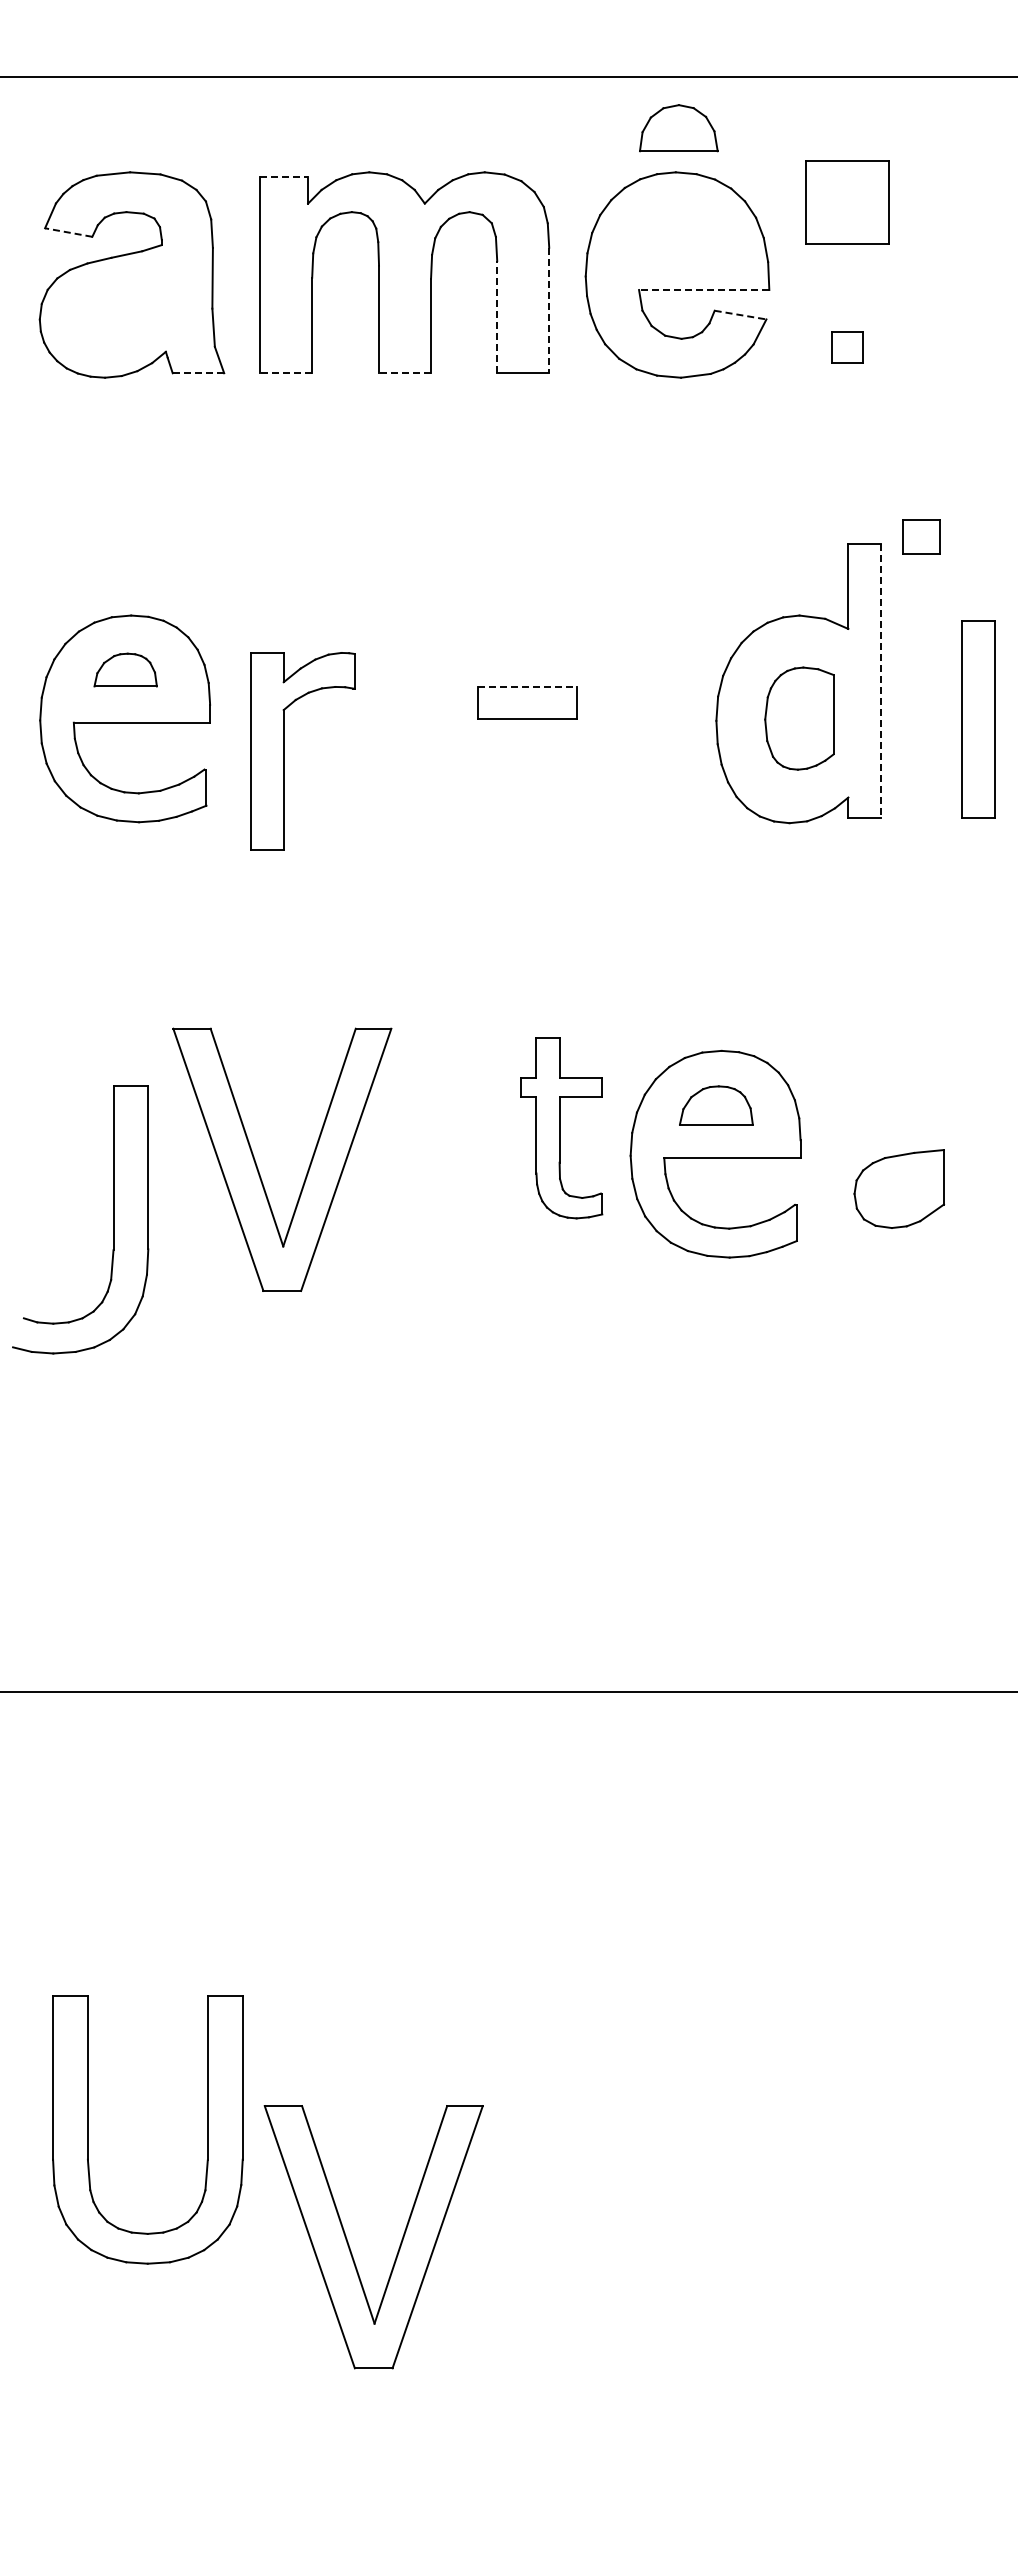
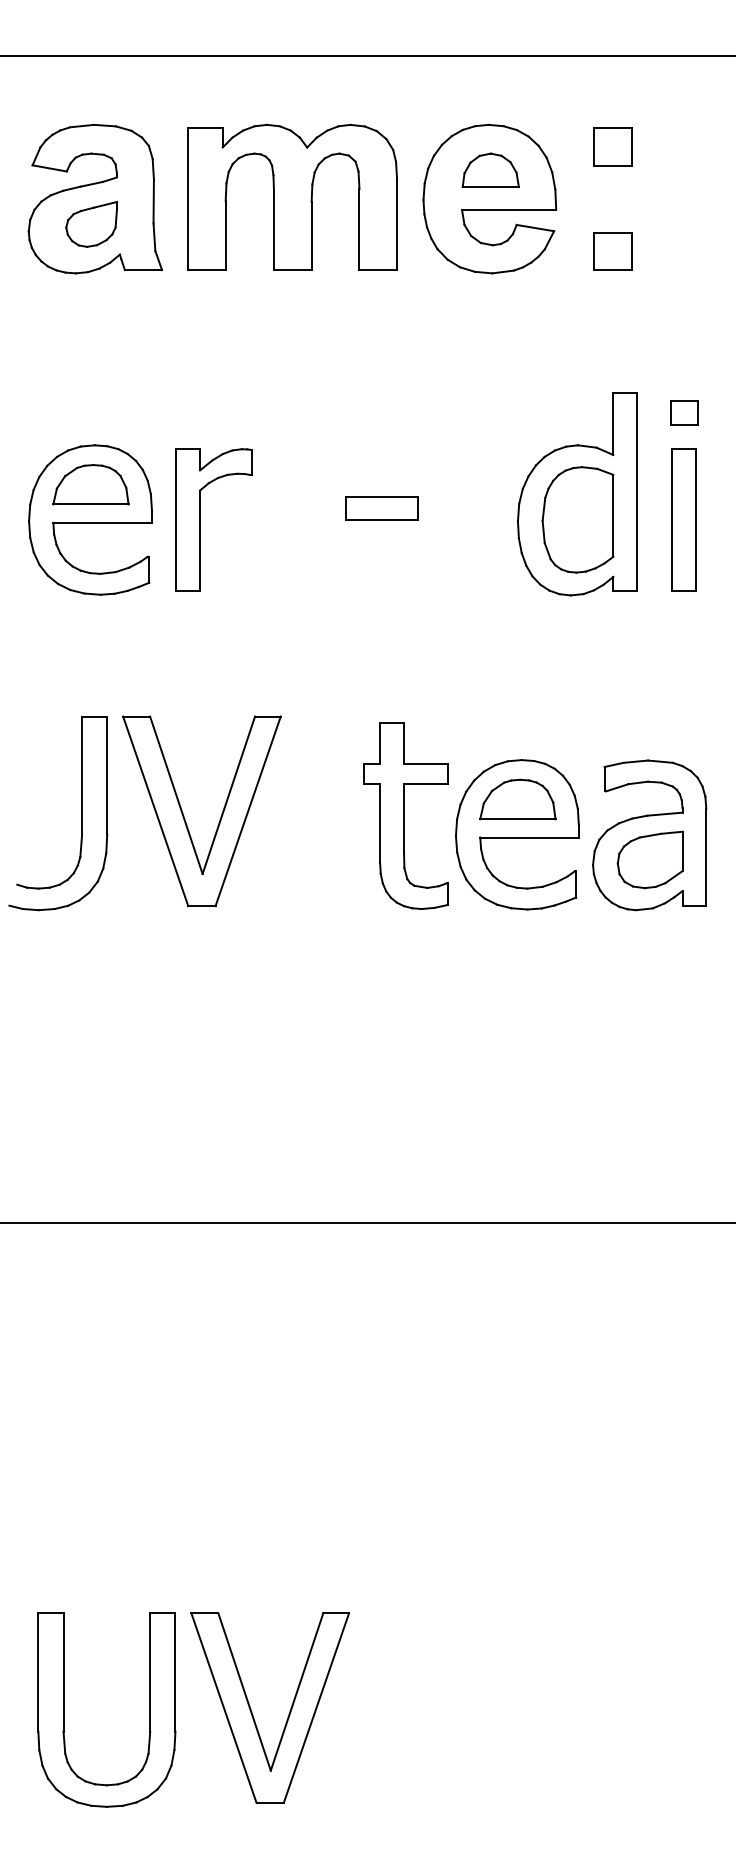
part: (678, 128) -> (490, 170), moved
line: (284, 176) -> (205, 127), dashed -> solid
part: (847, 202) -> (612, 146), size x0.62
line: (68, 232) -> (49, 168), dashed -> solid
line: (703, 290) -> (508, 210), dashed -> solid
part: (126, 310) -> (91, 224), added
line: (549, 310) -> (397, 224), dashed -> solid
line: (741, 315) -> (536, 228), dashed -> solid
line: (497, 316) -> (359, 229), dashed -> solid
part: (847, 346) -> (612, 250), size x1.67
line: (198, 373) -> (143, 270), dashed -> solid
line: (286, 373) -> (207, 270), dashed -> solid
line: (404, 373) -> (292, 270), dashed -> solid
part: (921, 536) -> (684, 412), moved
part: (125, 669) -> (90, 484), size x1.67
line: (881, 680) -> (637, 492), dashed -> solid
line: (527, 687) -> (381, 497), dashed -> solid
part: (799, 718) -> (578, 519), size x1.43
part: (978, 719) -> (684, 520), moved
part: (284, 751) -> (200, 520), moved
part: (716, 1105) -> (518, 799), size x1.43
part: (561, 1128) -> (405, 816), size x1.43
part: (898, 1154) -> (649, 834), added
part: (258, 1168) -> (184, 817), moved
part: (113, 1219) -> (82, 813), moved
part: (88, 2129) -> (63, 1709), moved
part: (349, 2244) -> (252, 1713), moved

